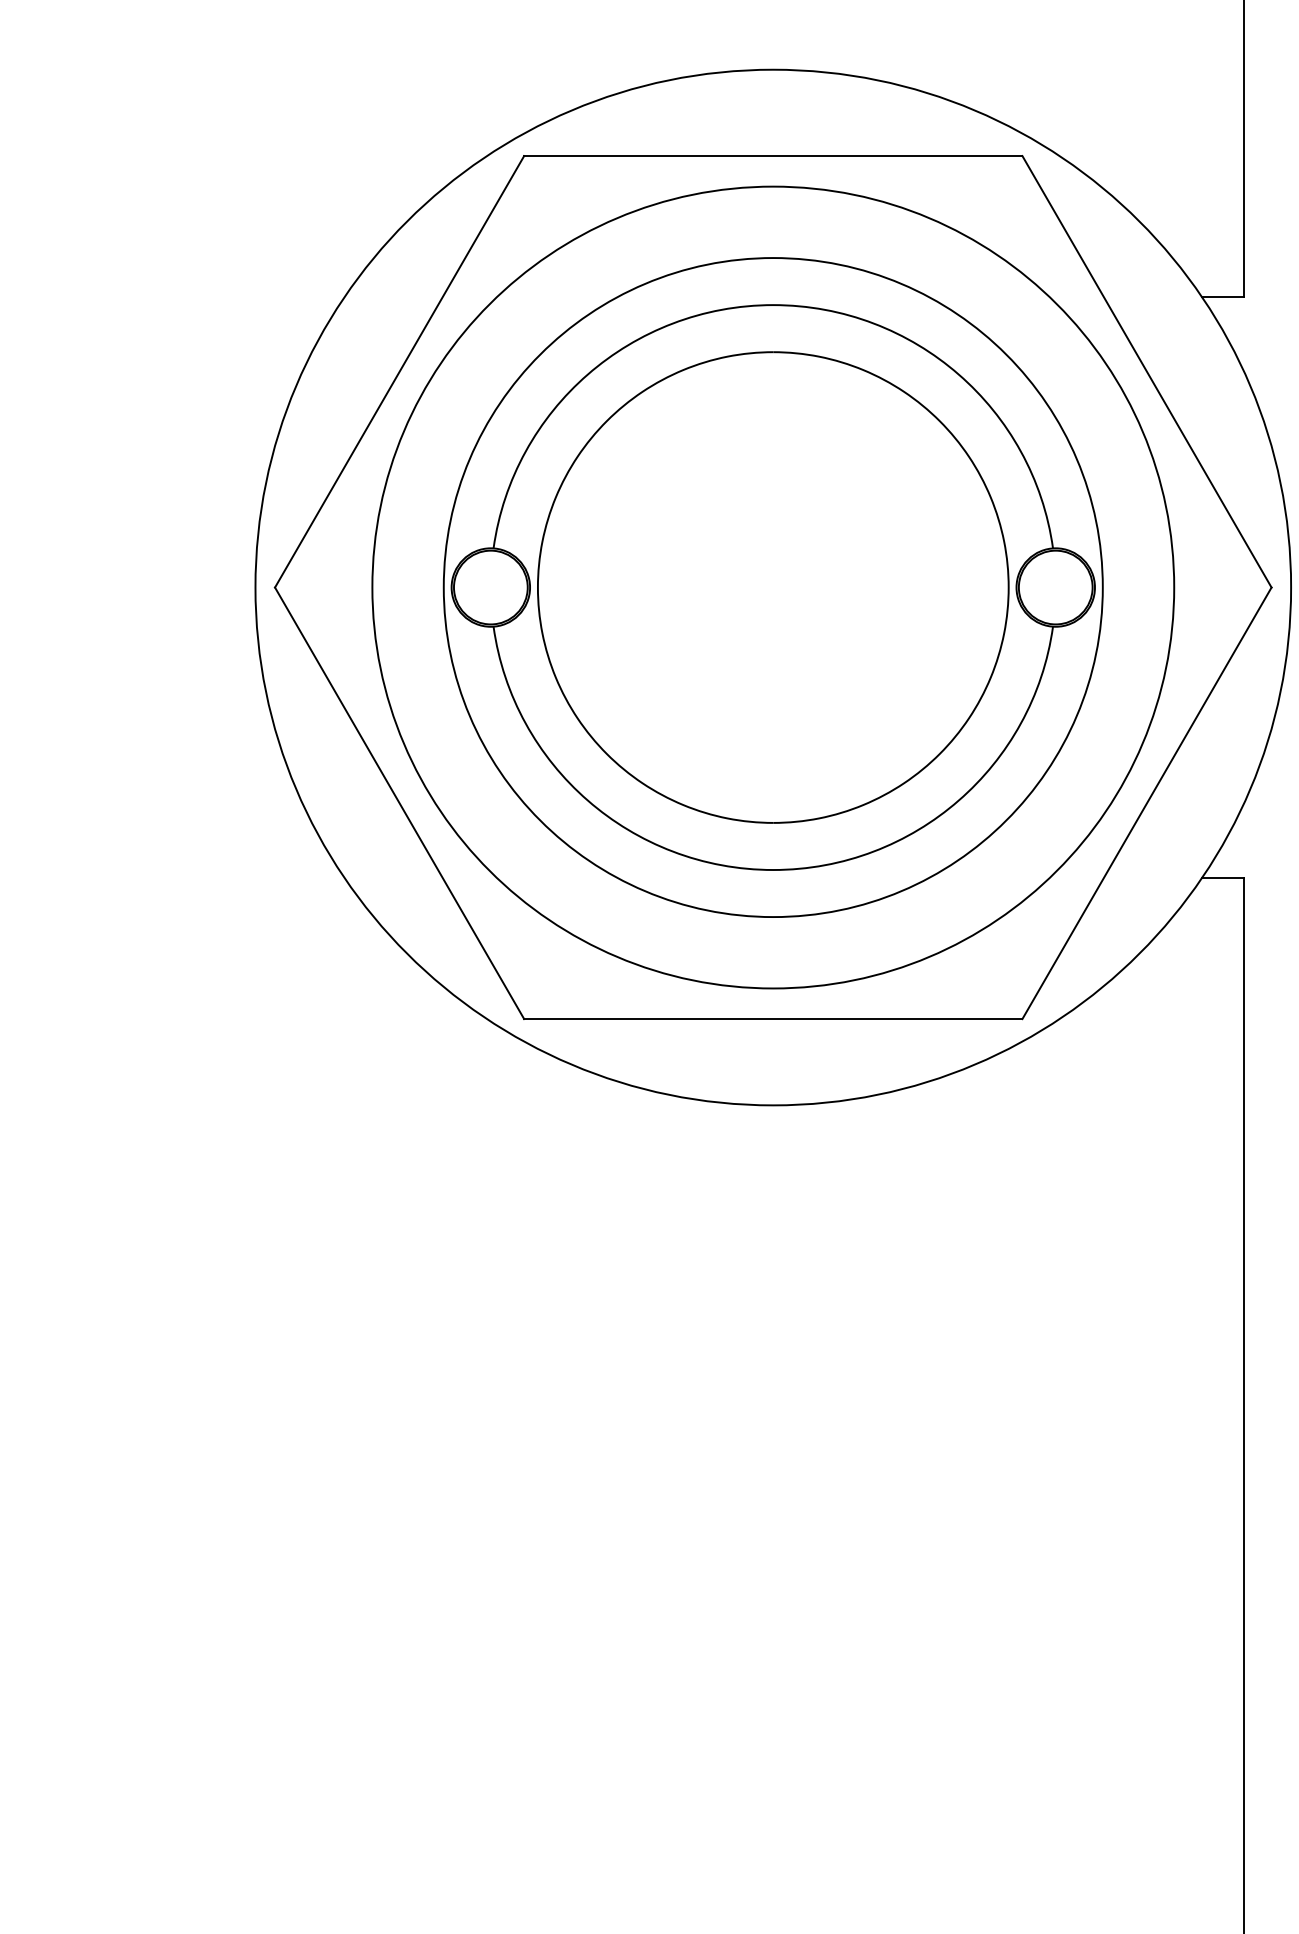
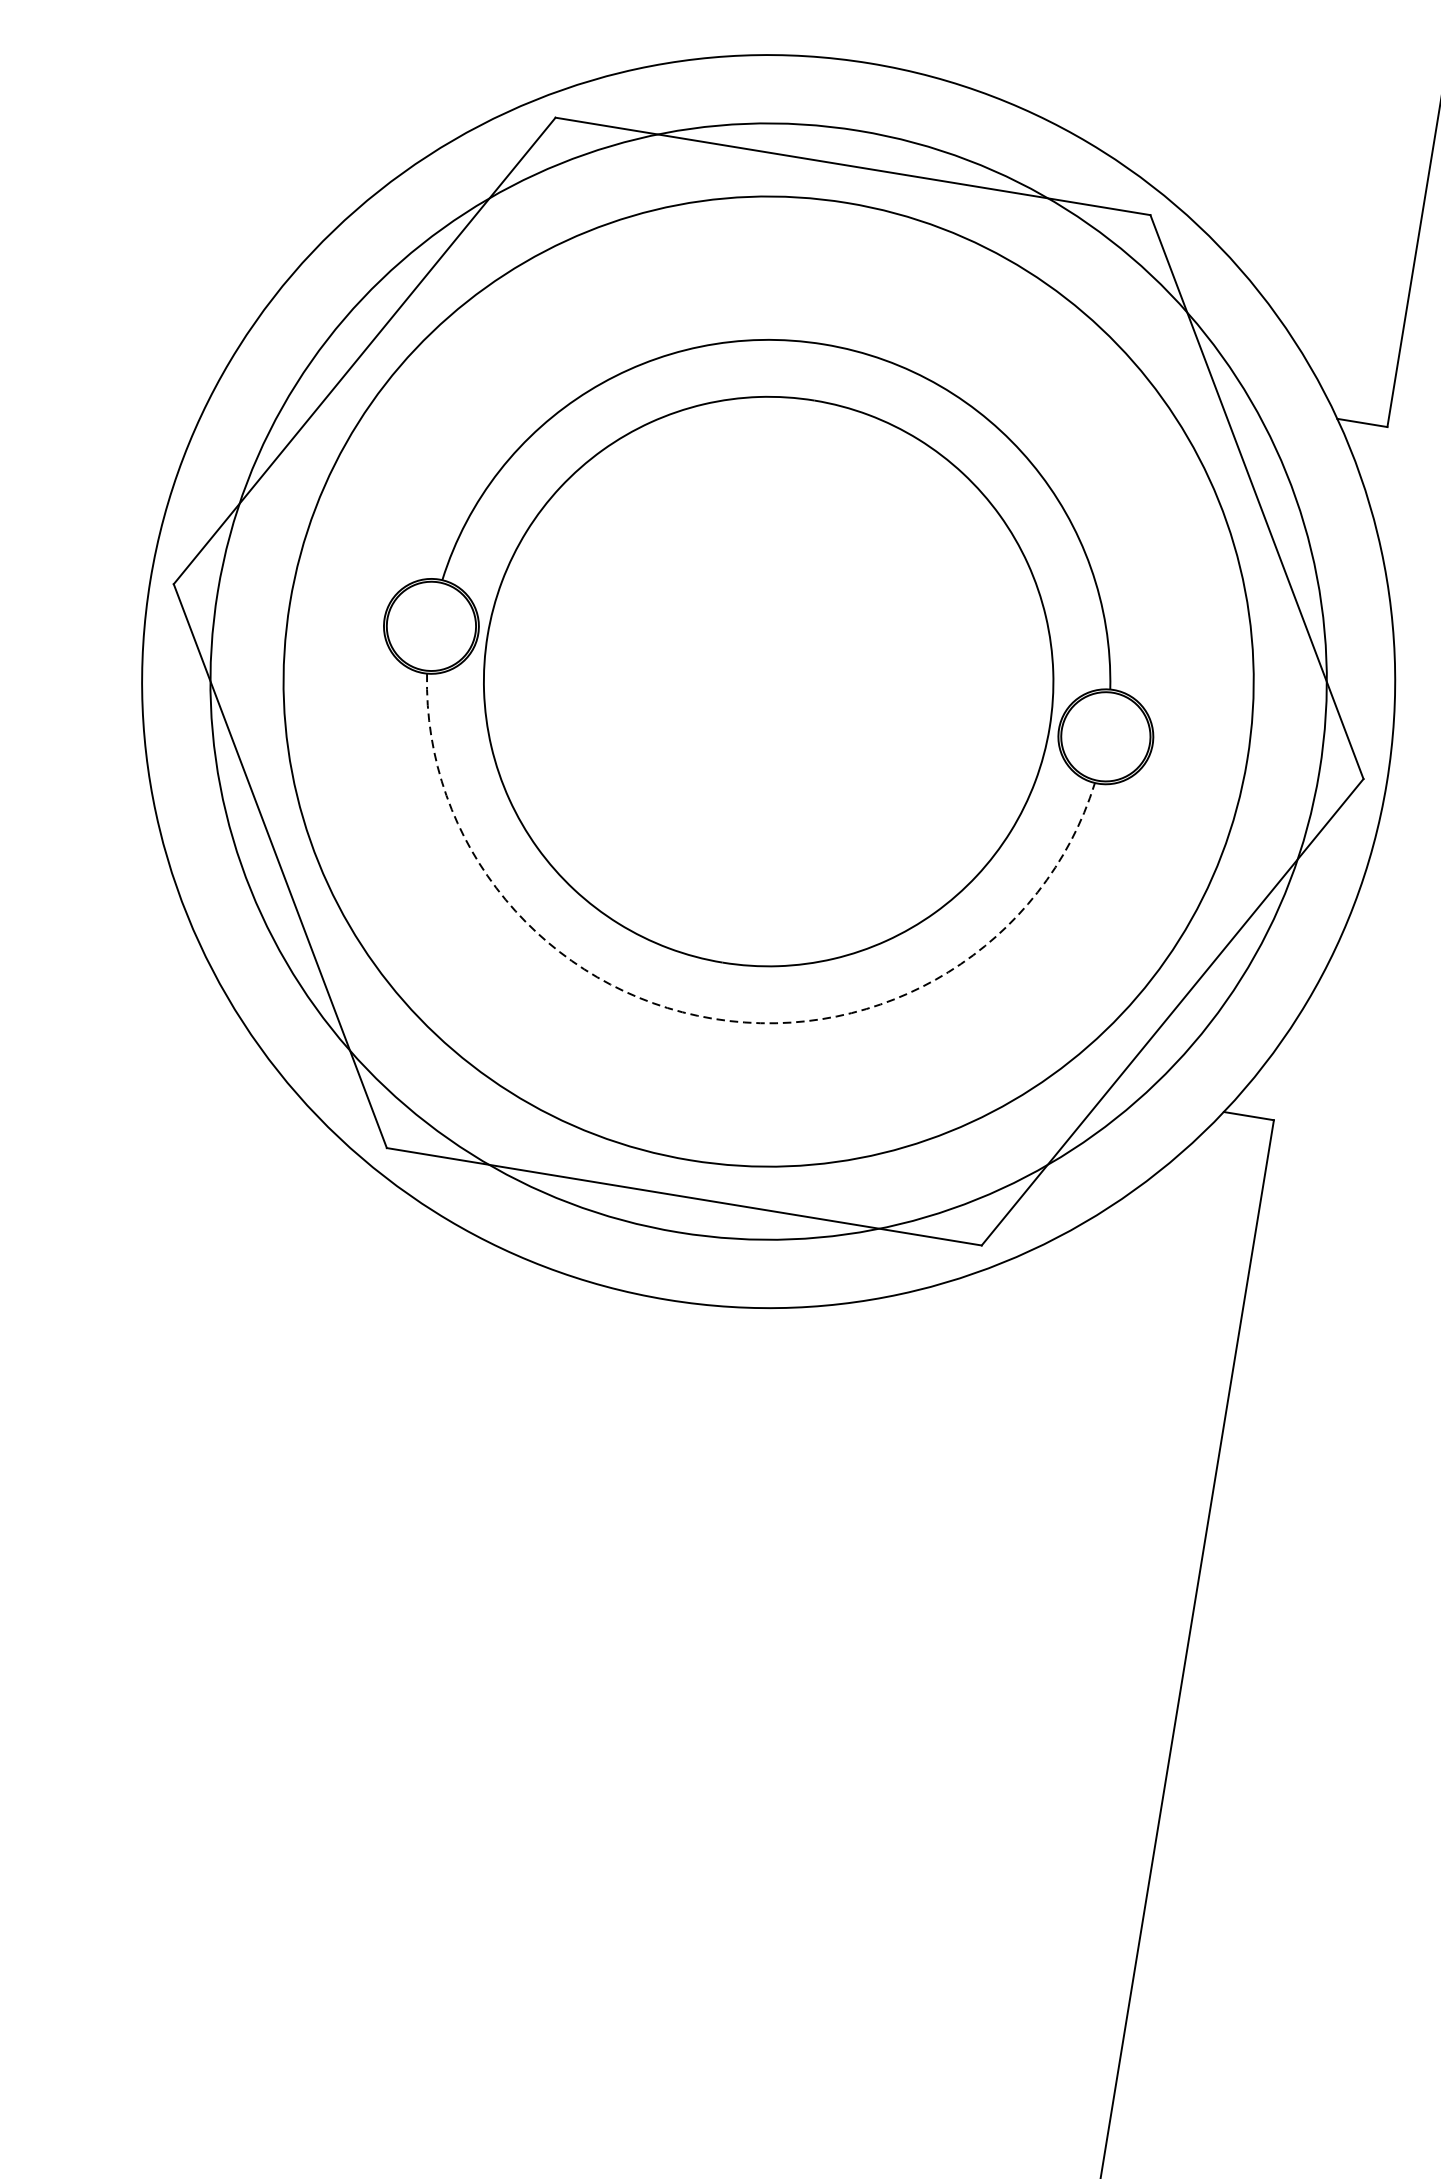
circle: (772, 587) -> (767, 681), size x1.4
arc: (773, 870) -> (713, 1019), solid -> dashed

